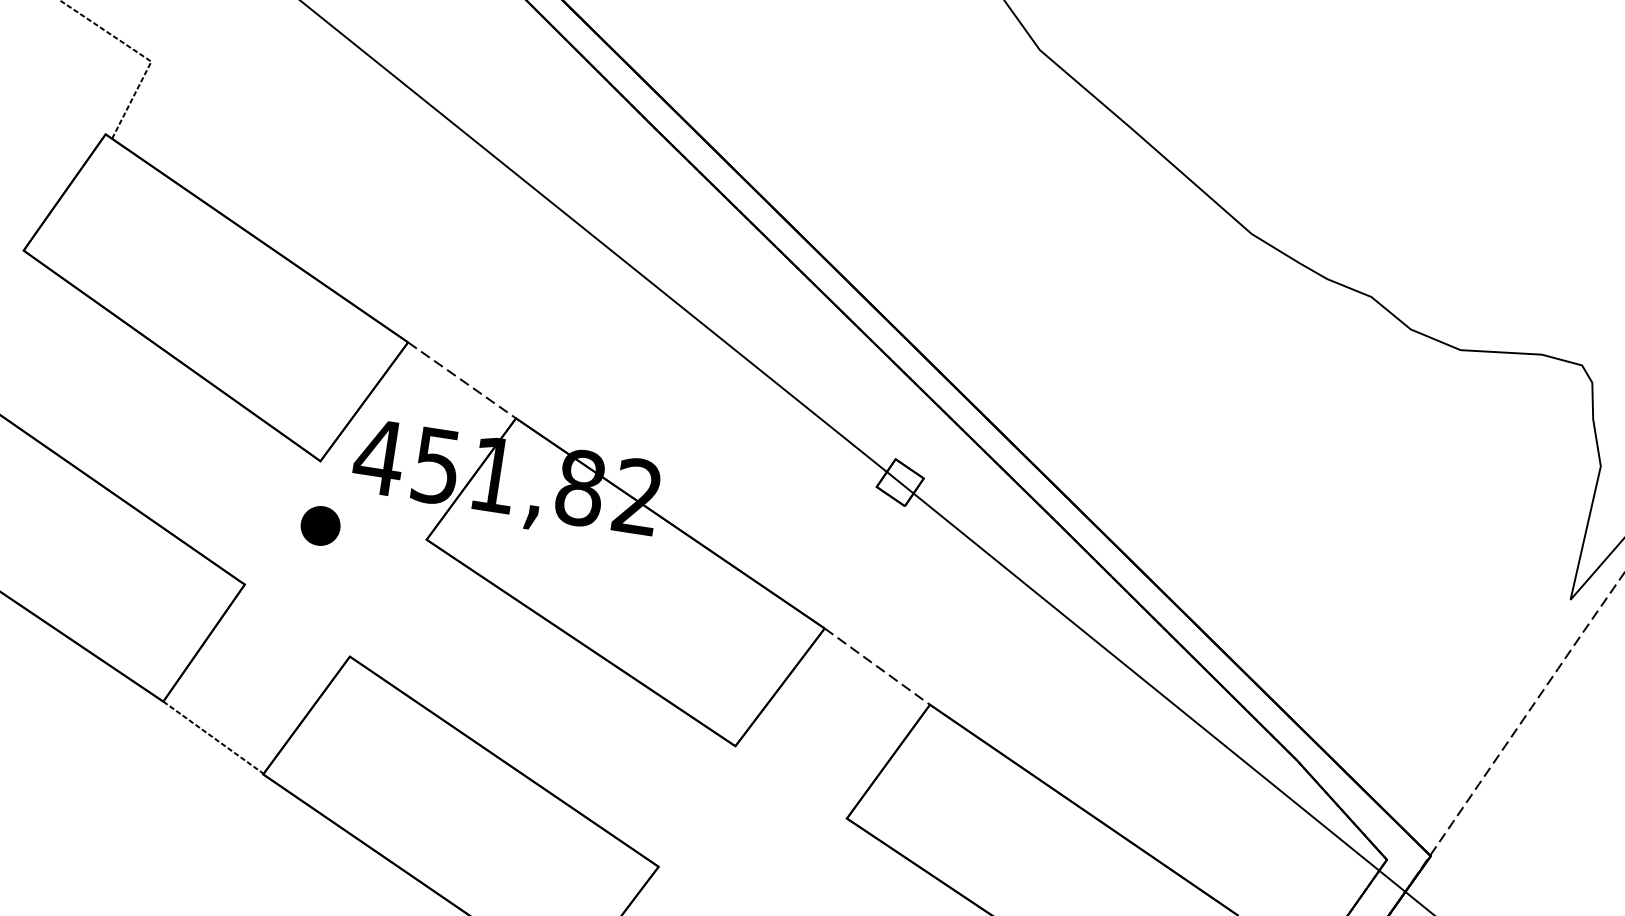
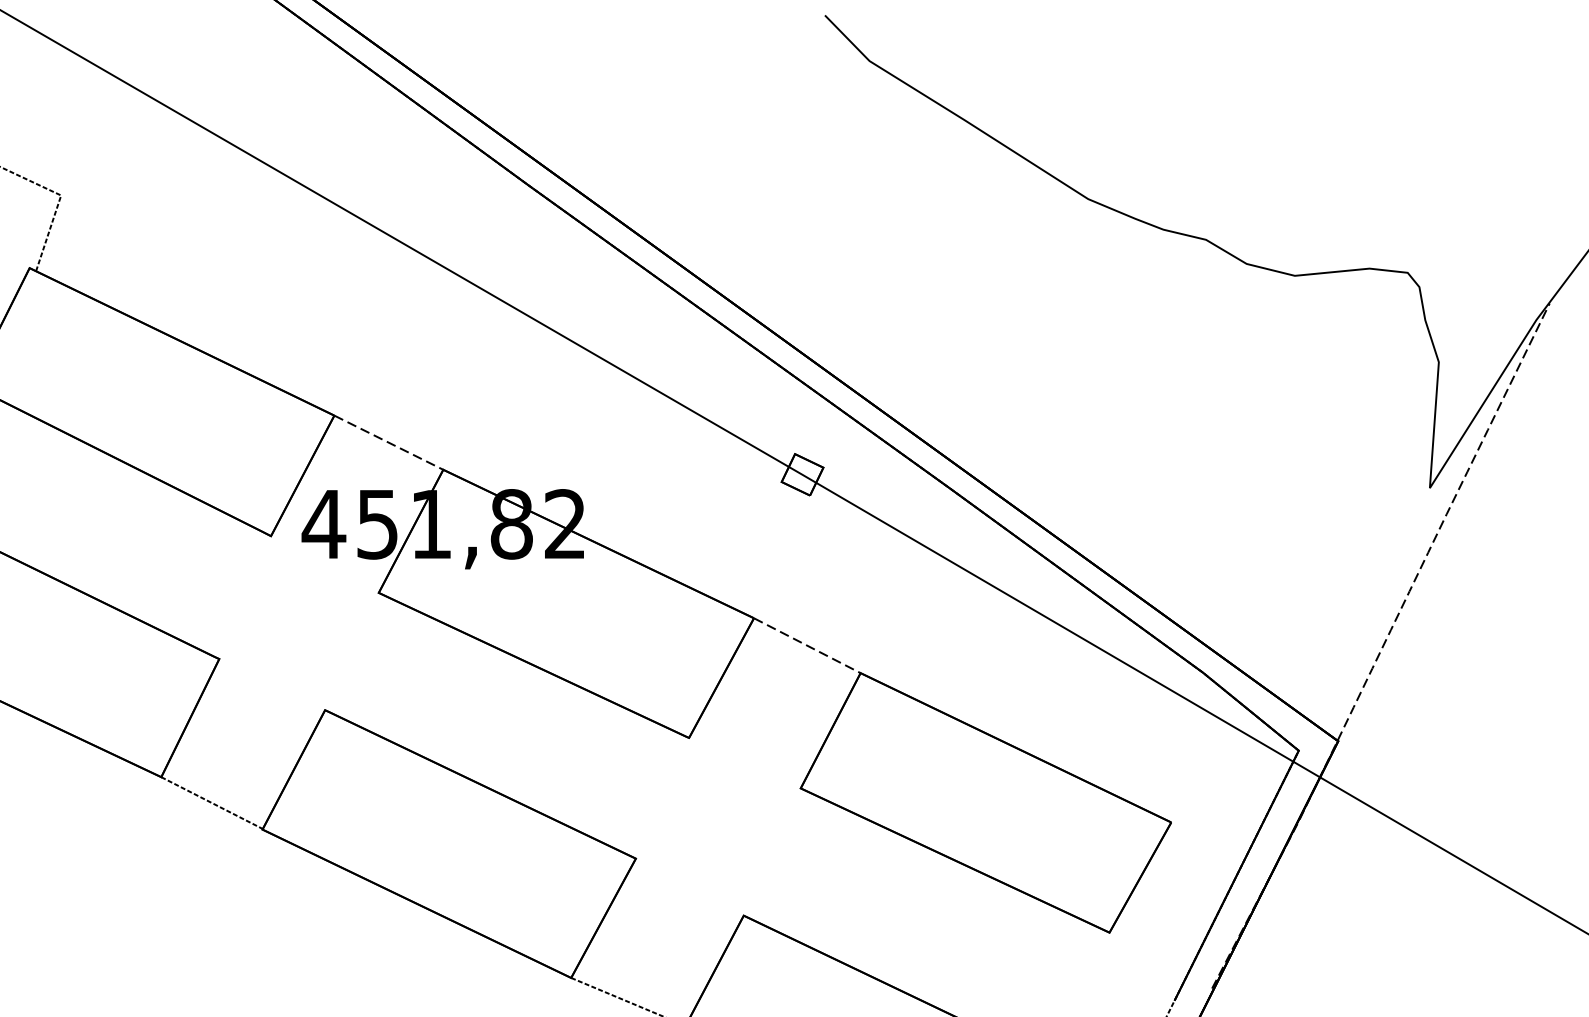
part: (319, 525) -> (279, 594), removed

